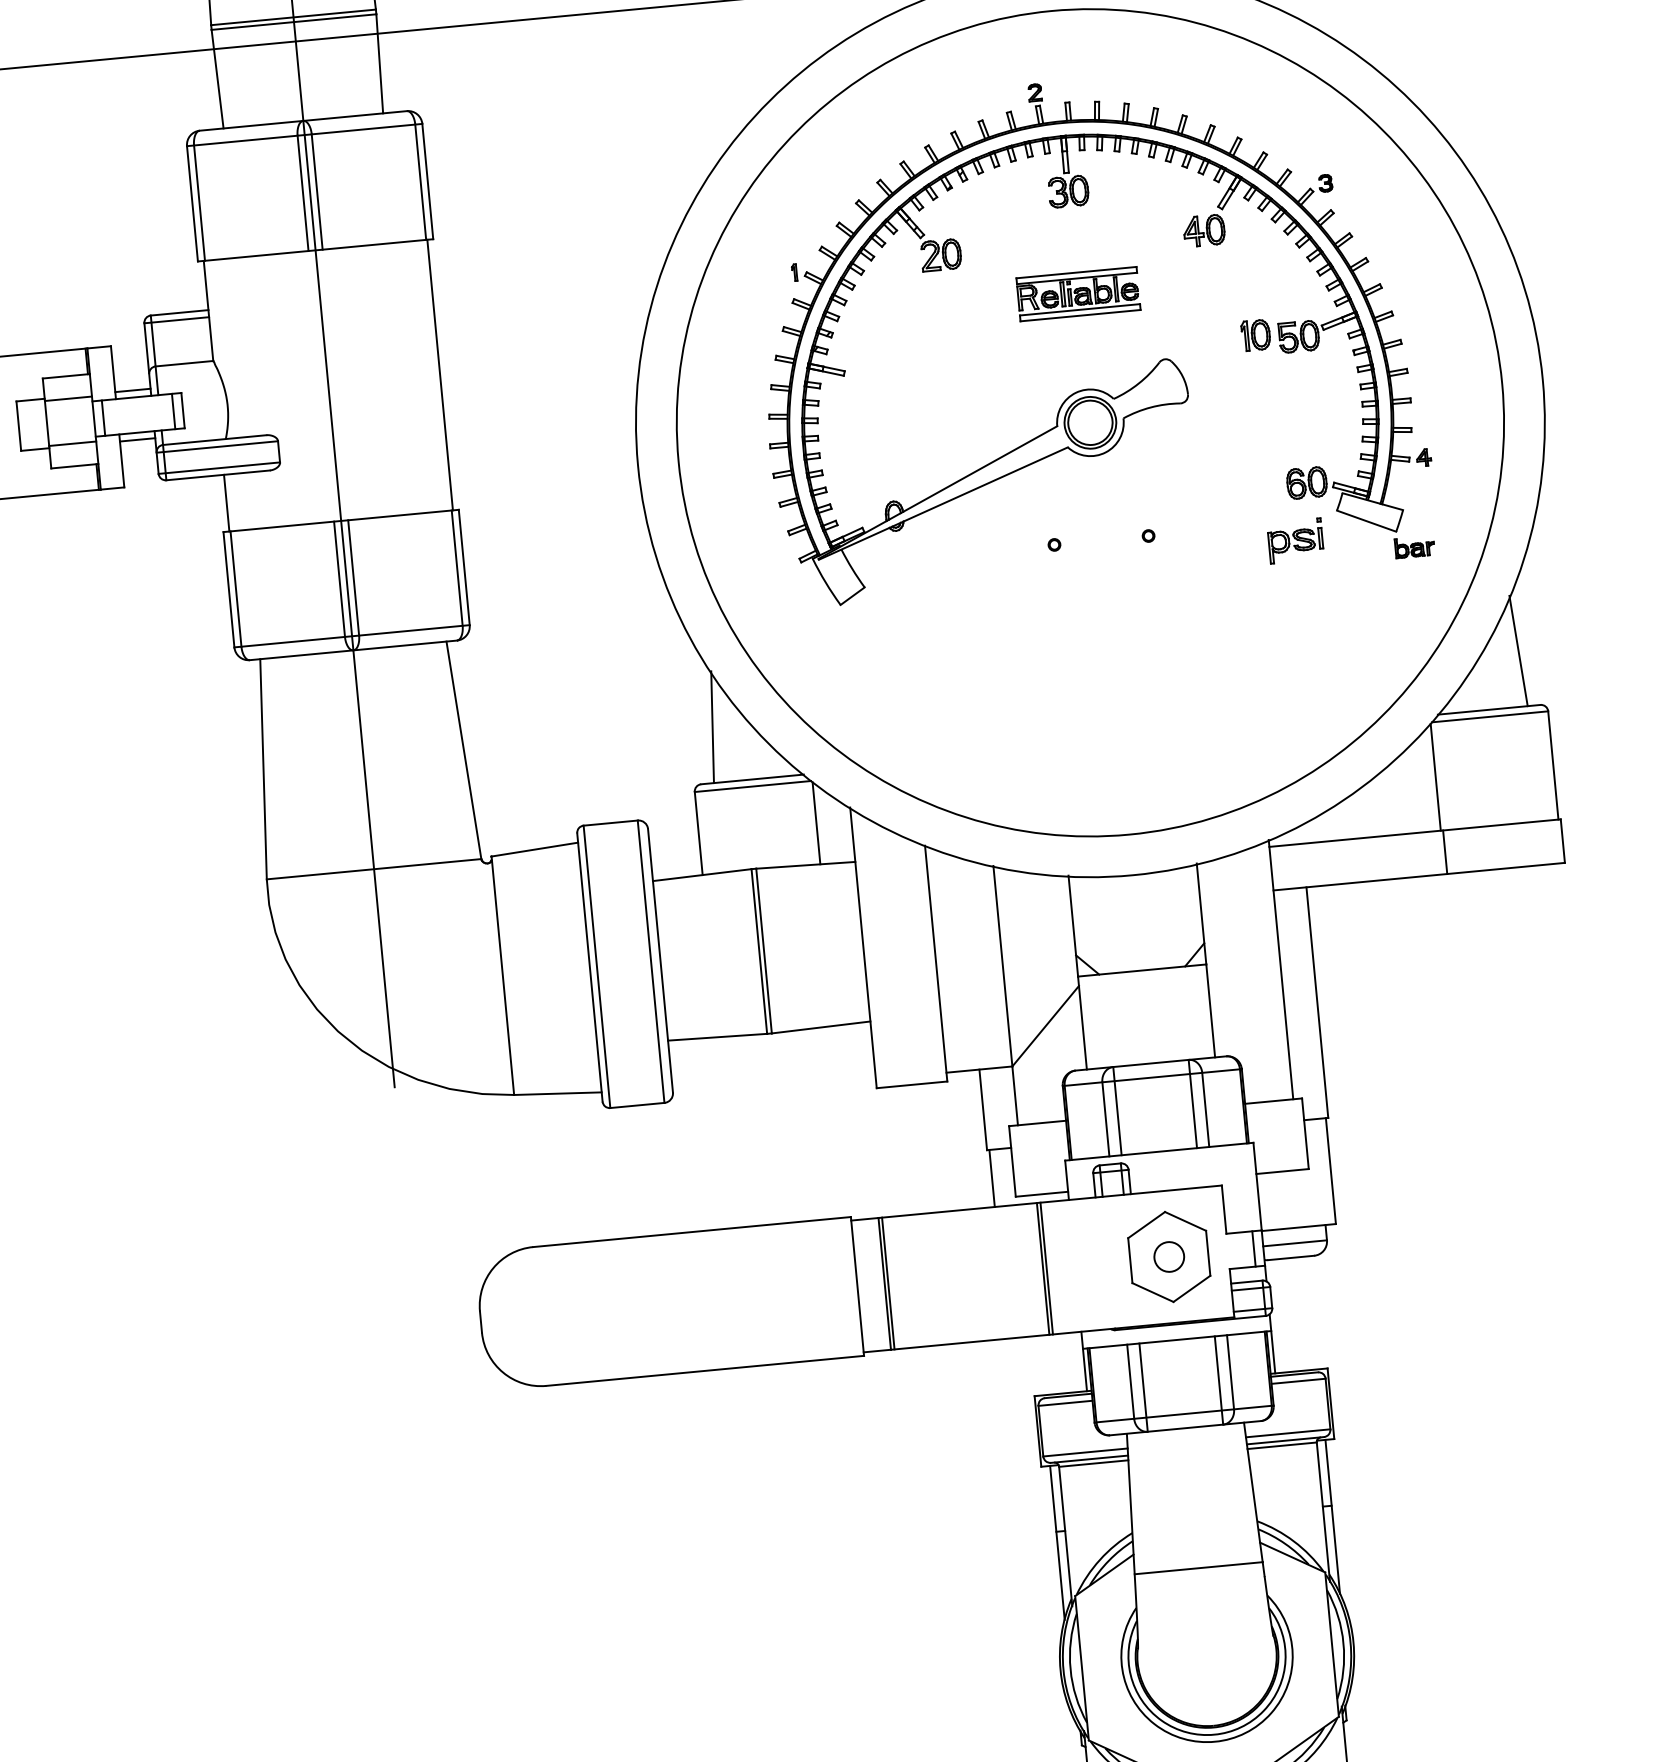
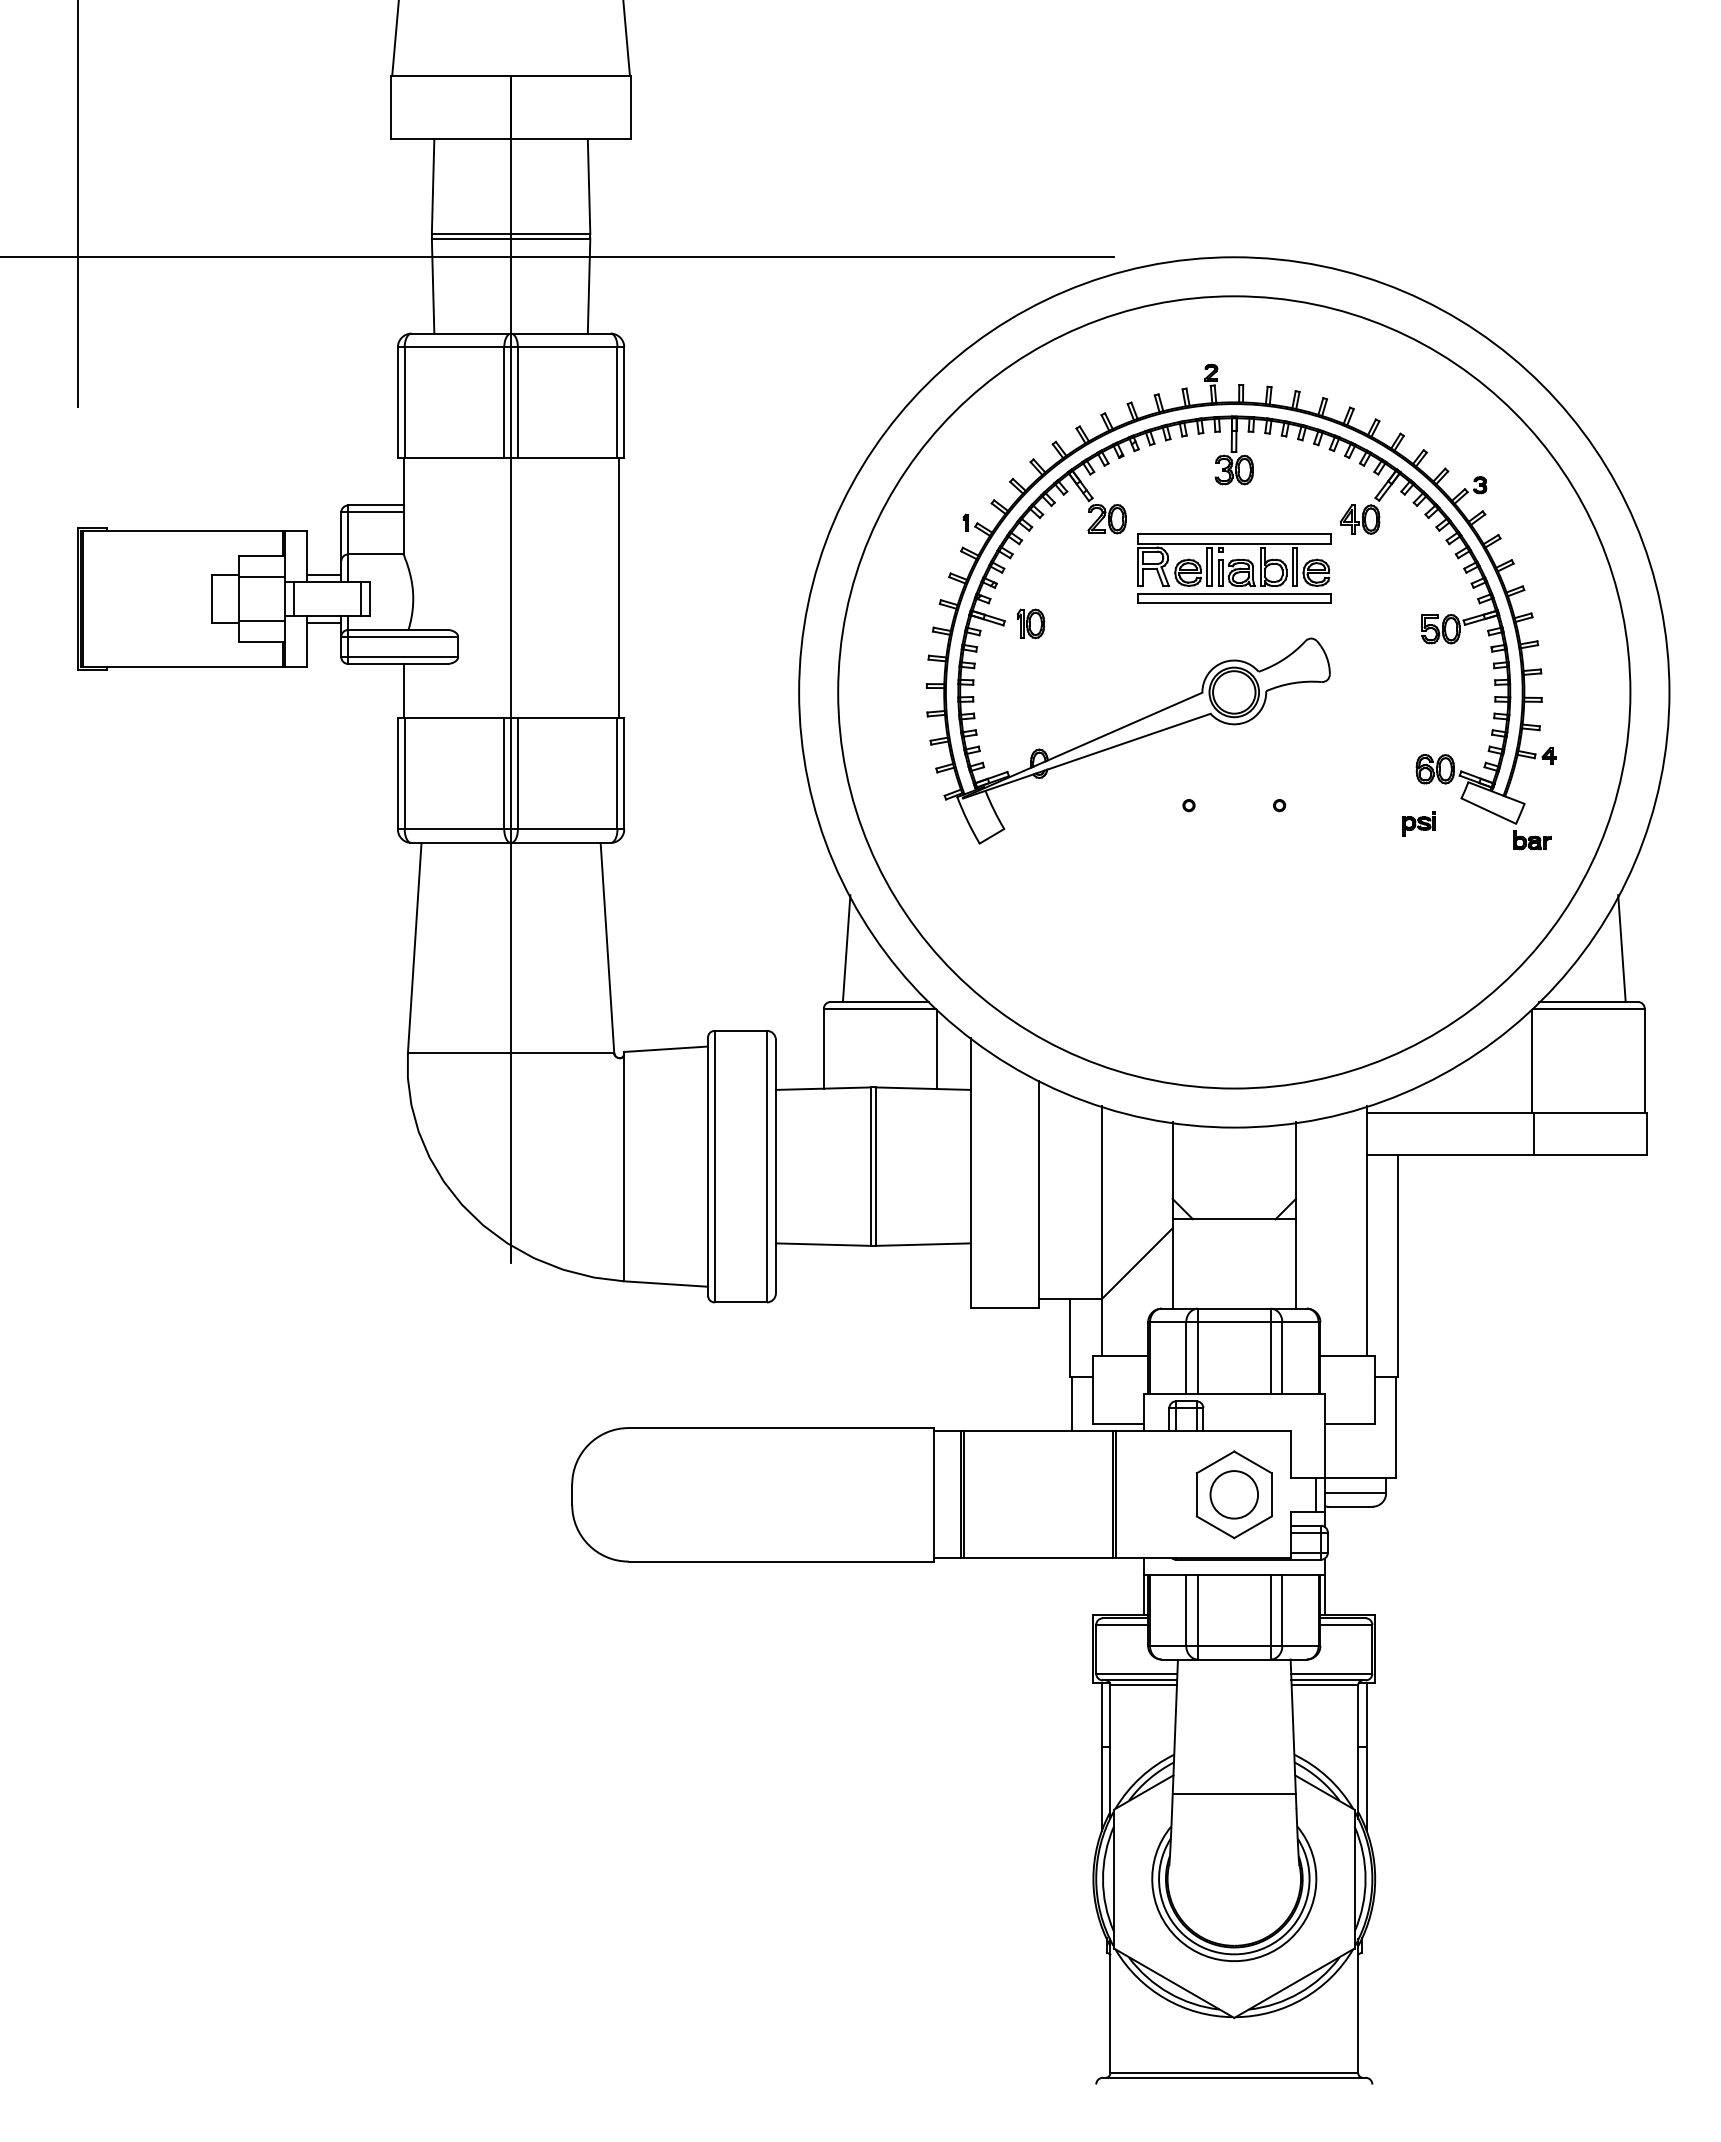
part: (1078, 293) -> (1234, 568), size x1.67
part: (1255, 334) -> (1030, 623), moved
part: (1294, 540) -> (1418, 823), size x0.62
circle: (1169, 1256) -> (1234, 1494), size x1.67

